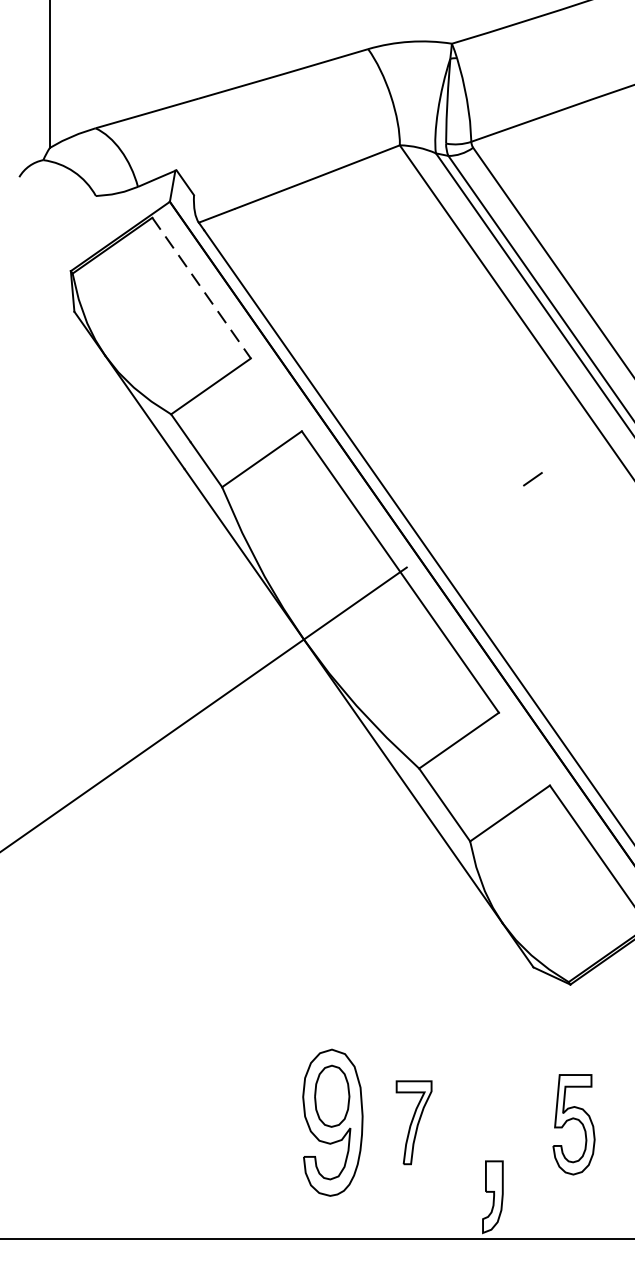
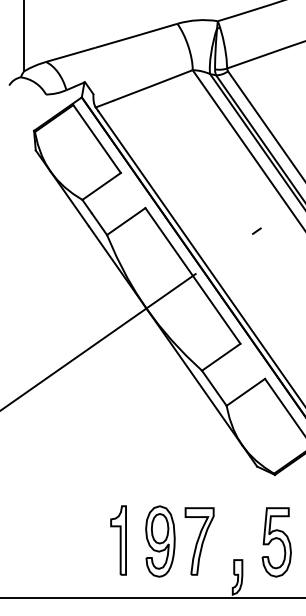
line: (202, 289) -> (97, 139), dashed -> solid
part: (245, 1120) -> (118, 540), added
part: (413, 1122) -> (199, 541), size x1.67
part: (573, 1124) -> (276, 542), size x1.43

